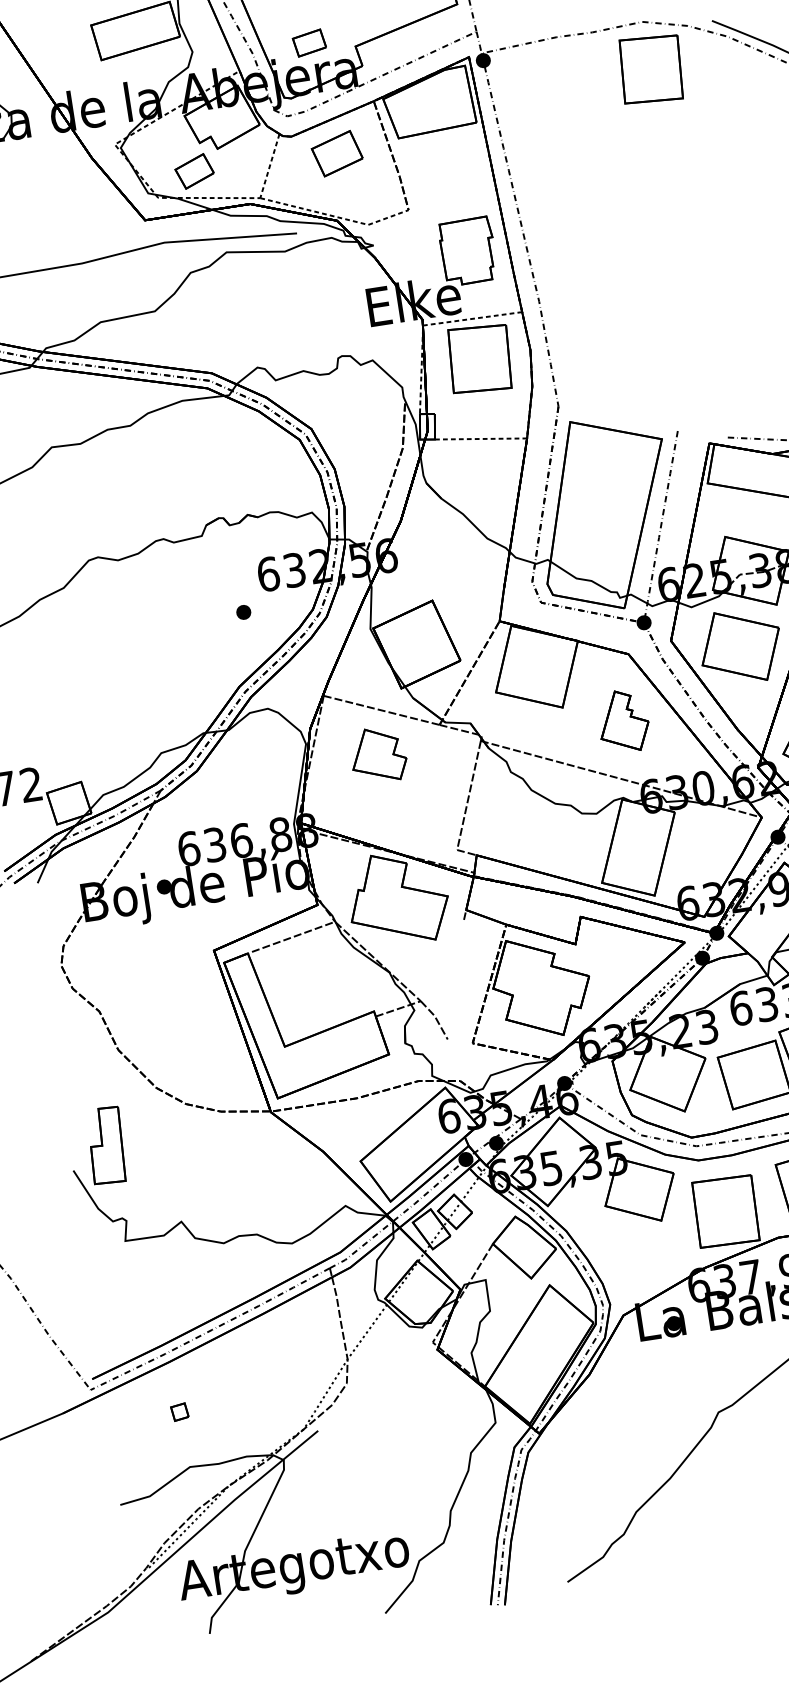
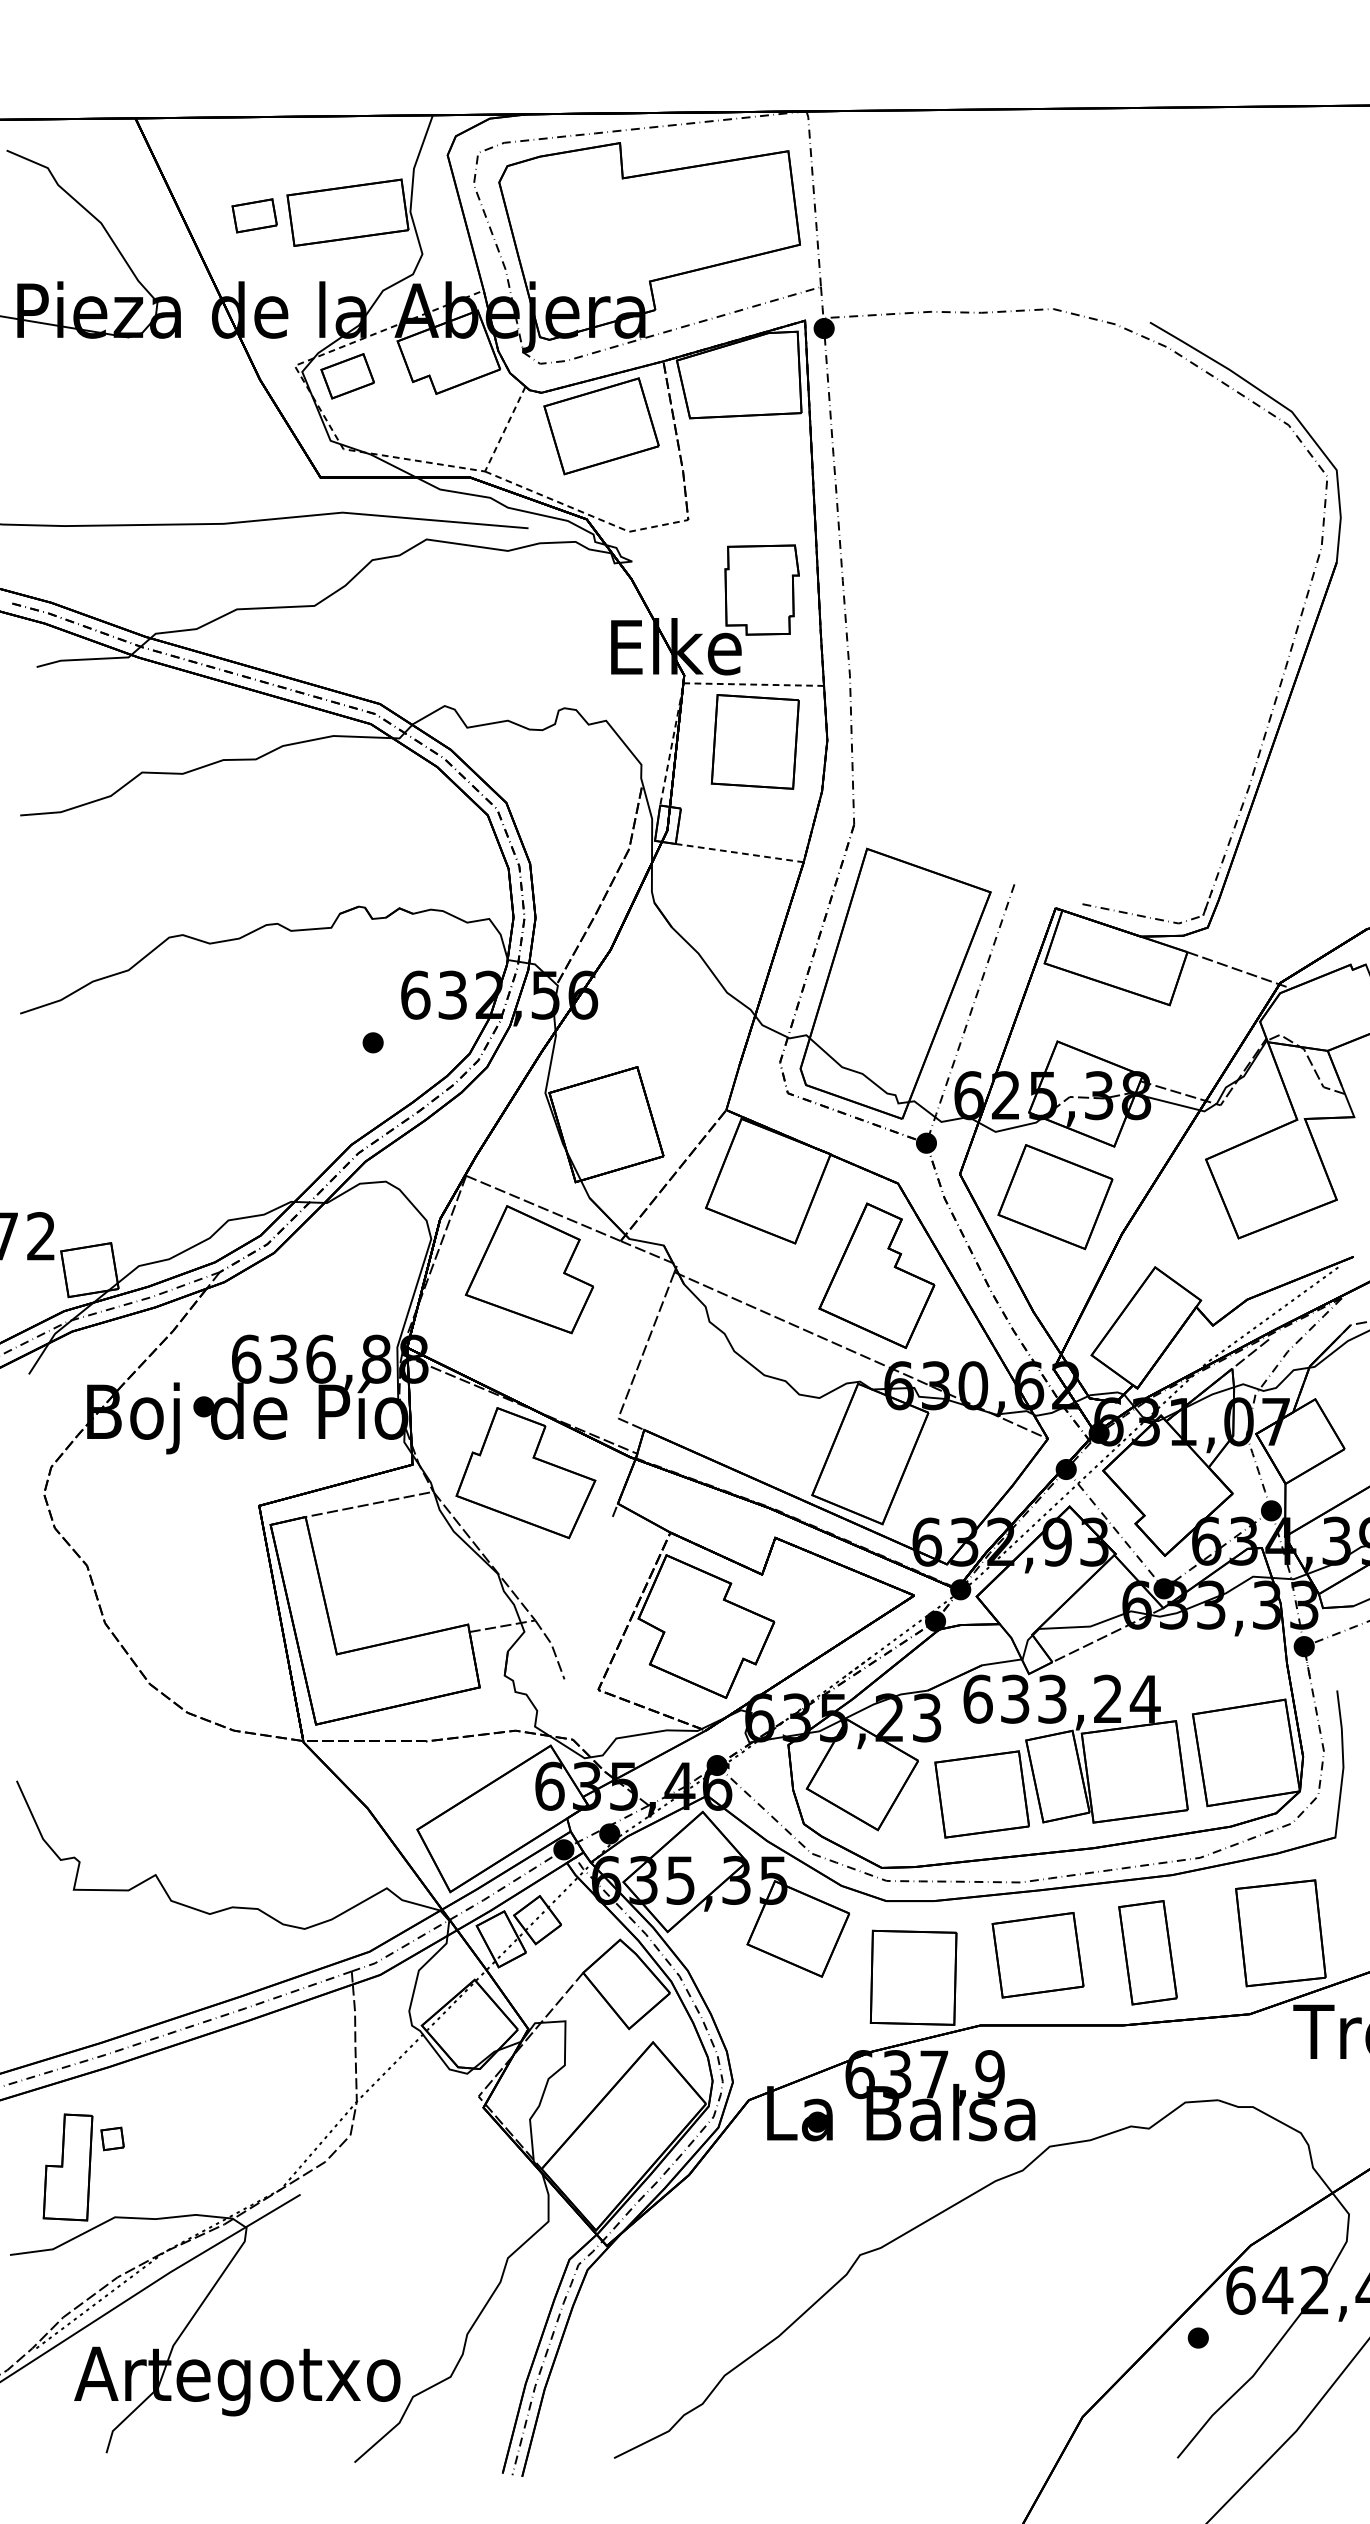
part: (309, 42) -> (254, 215), moved
part: (650, 69) -> (1054, 376), removed
part: (337, 153) -> (601, 426), size x1.67
part: (194, 171) -> (347, 376), moved
part: (623, 721) -> (876, 1275), size x1.67
part: (378, 754) -> (529, 1269), size x1.67
part: (106, 1145) -> (67, 2167), moved

